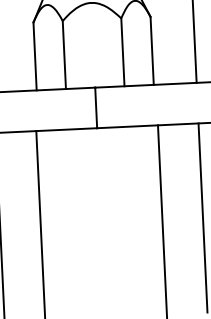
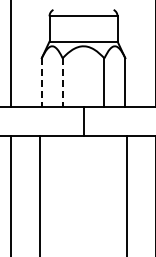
line: (64, 56) -> (62, 83), solid -> dashed
line: (34, 57) -> (41, 83), solid -> dashed

